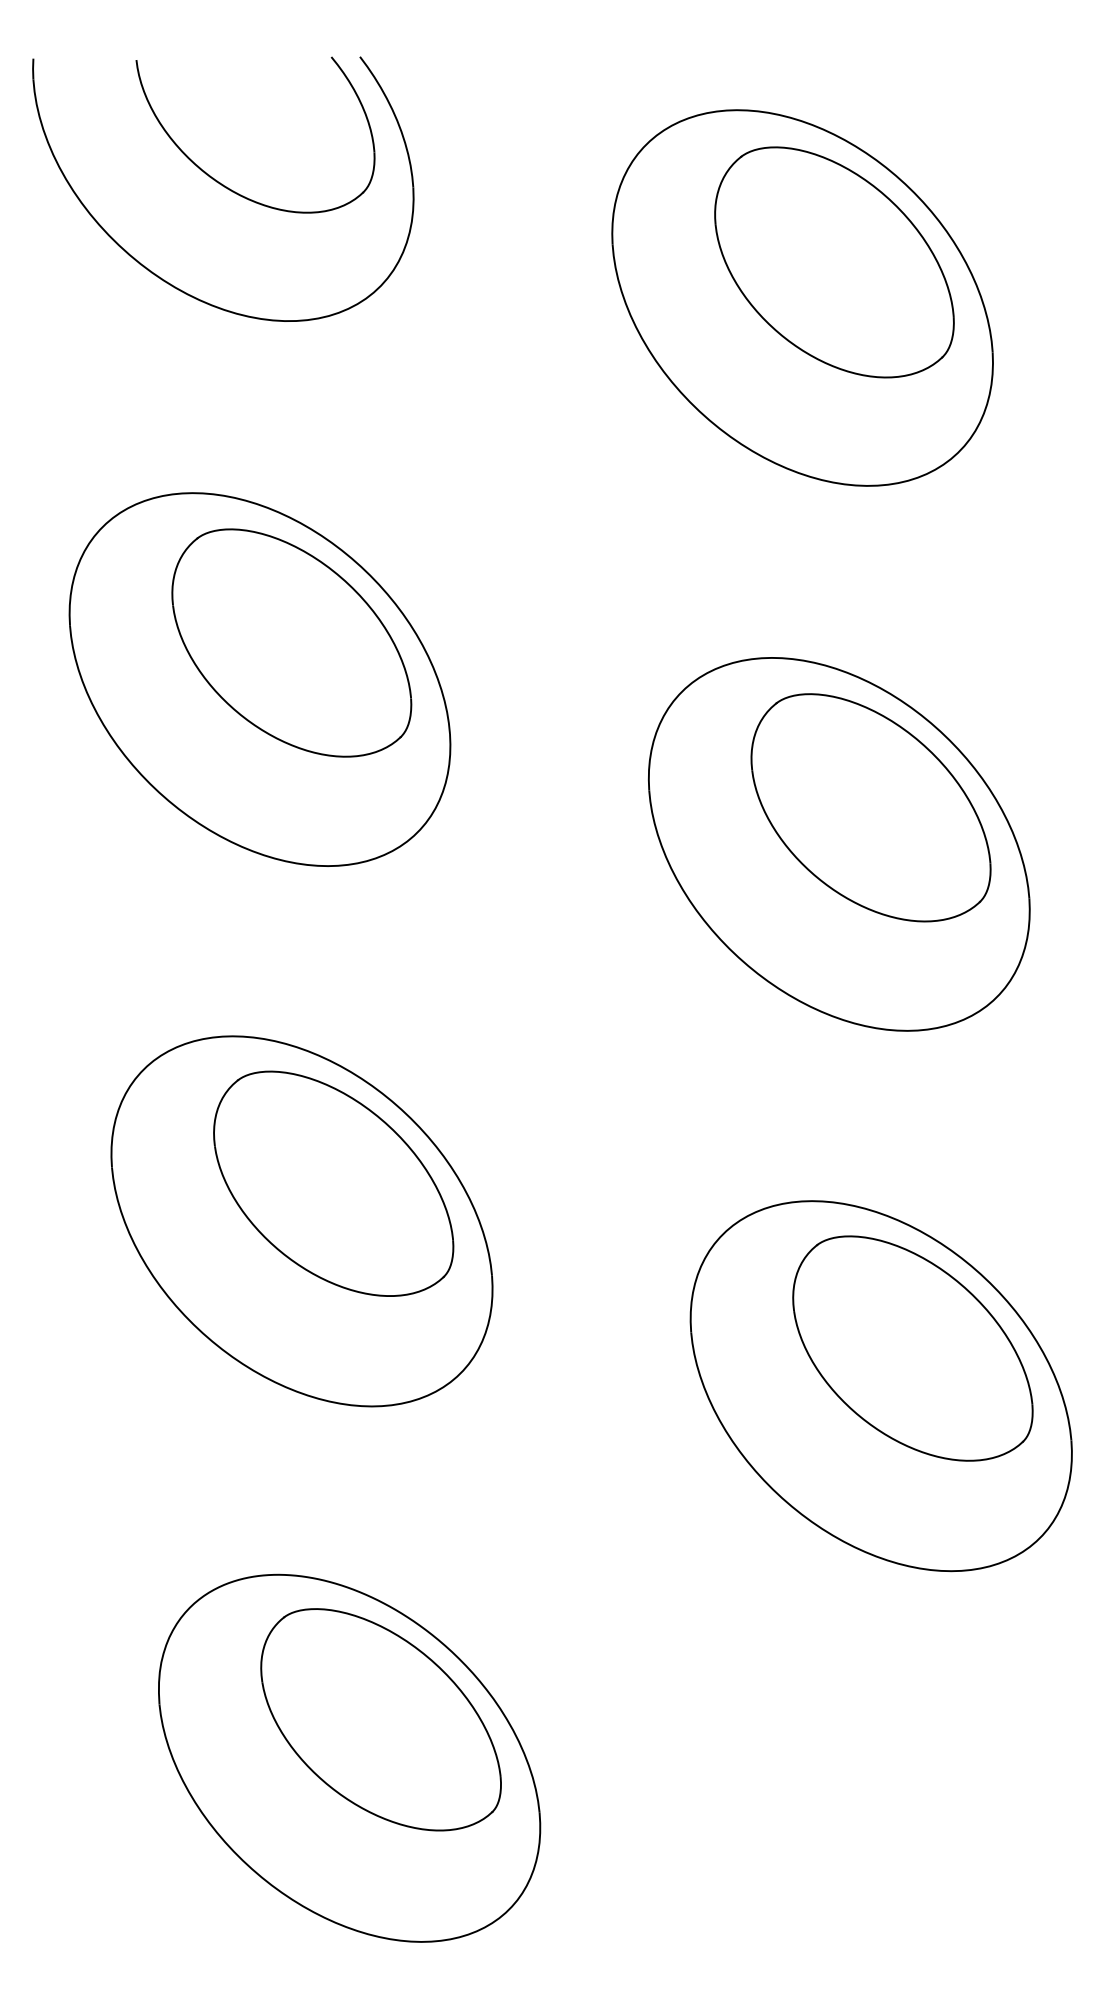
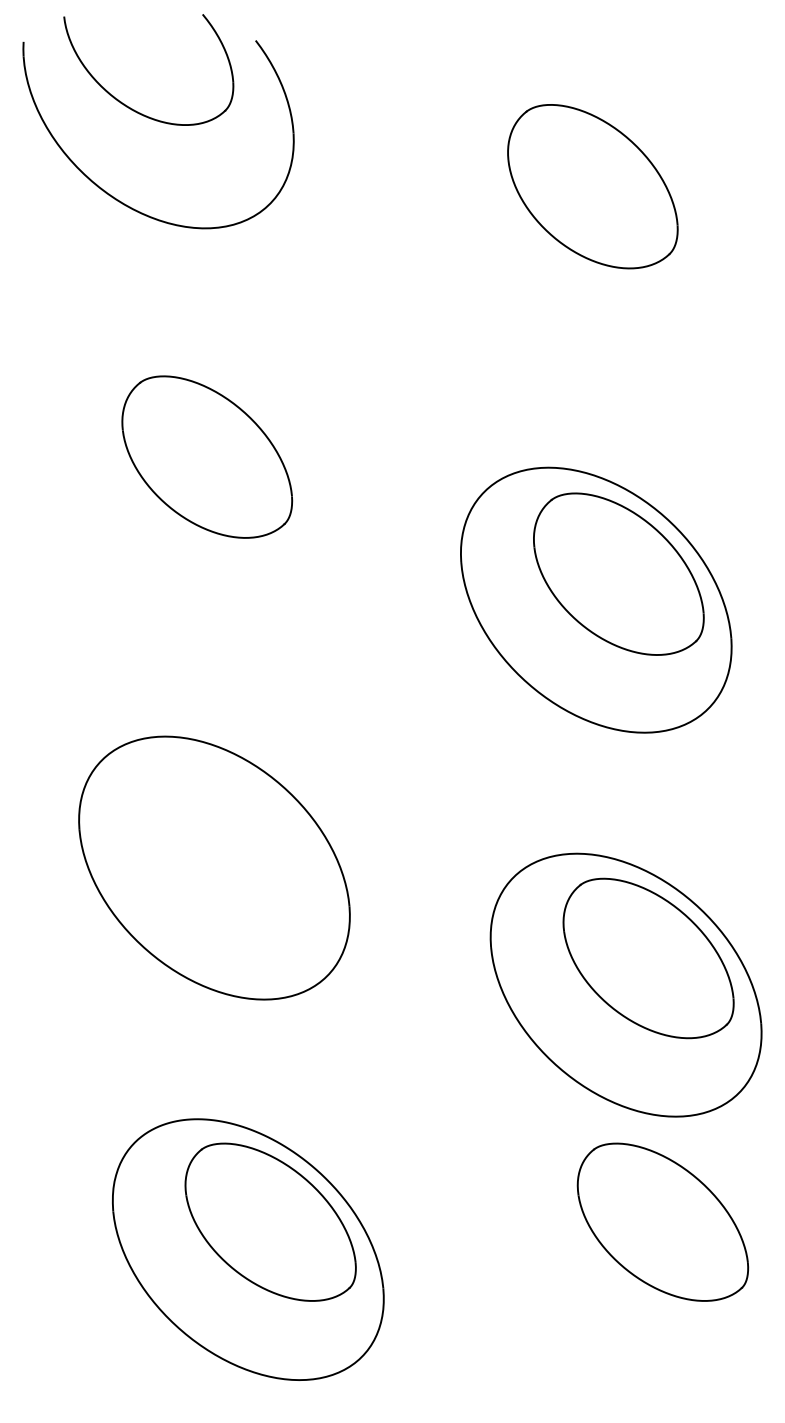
part: (225, 185) -> (127, 105), moved
part: (802, 297) -> (570, 211), removed
part: (259, 679) -> (184, 483), removed
part: (333, 1183) -> (236, 841), removed
part: (932, 1719) -> (662, 1222), added

